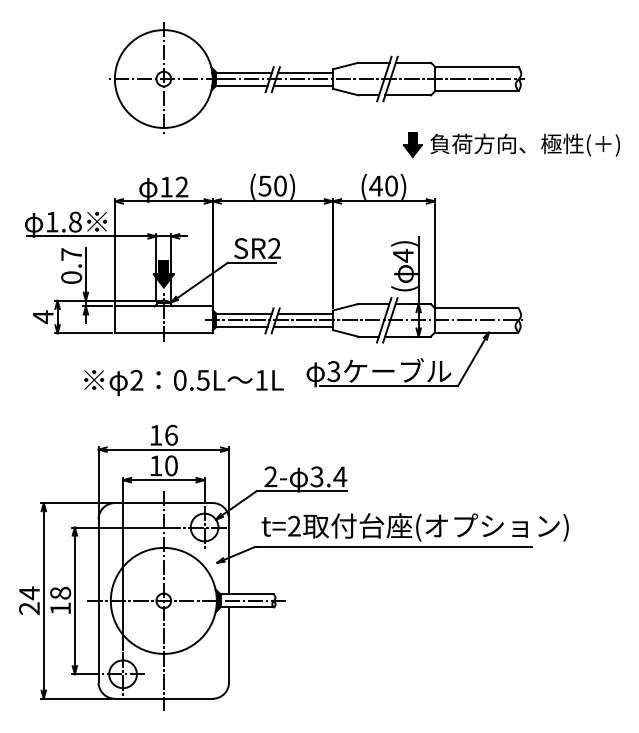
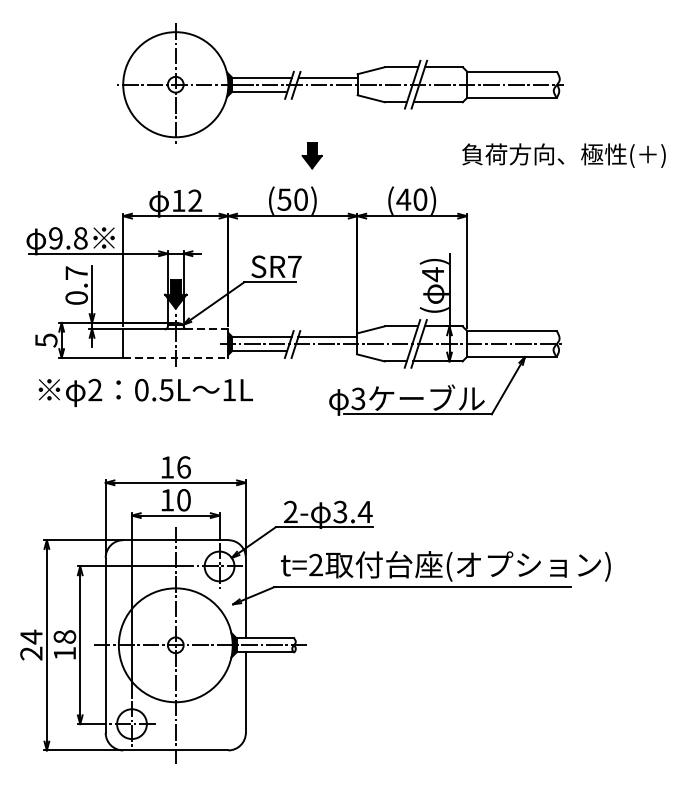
line: (303, 85) -> (325, 91), removed
part: (412, 145) -> (311, 156), moved
text: (51, 221) -> (55, 237), 1.8 -> 9.8
text: (274, 248) -> (294, 266), SR2 -> SR7
line: (193, 306) -> (207, 329), solid -> dashed
text: (43, 317) -> (46, 340), 4 -> 5
line: (302, 326) -> (324, 350), removed
line: (163, 333) -> (175, 358), solid -> dashed
text: (183, 382) -> (145, 392), moved

